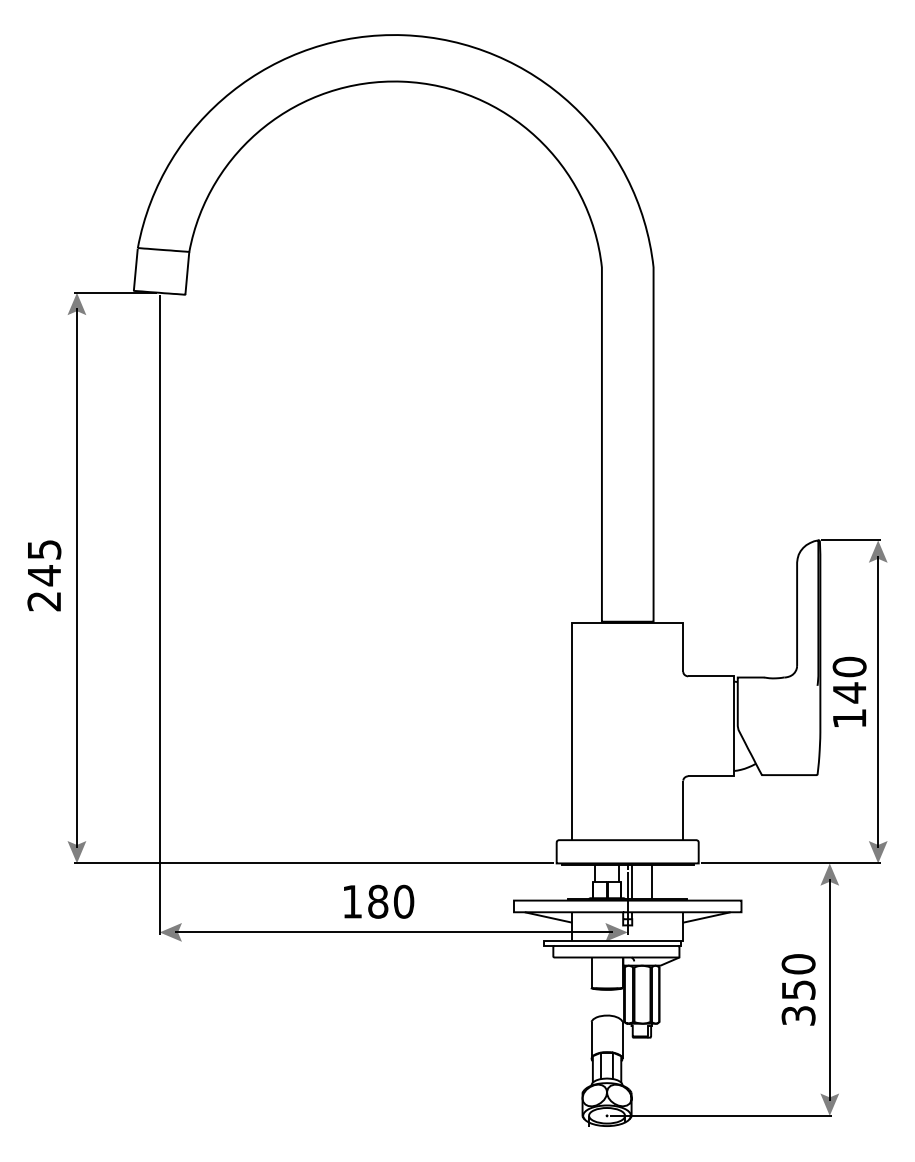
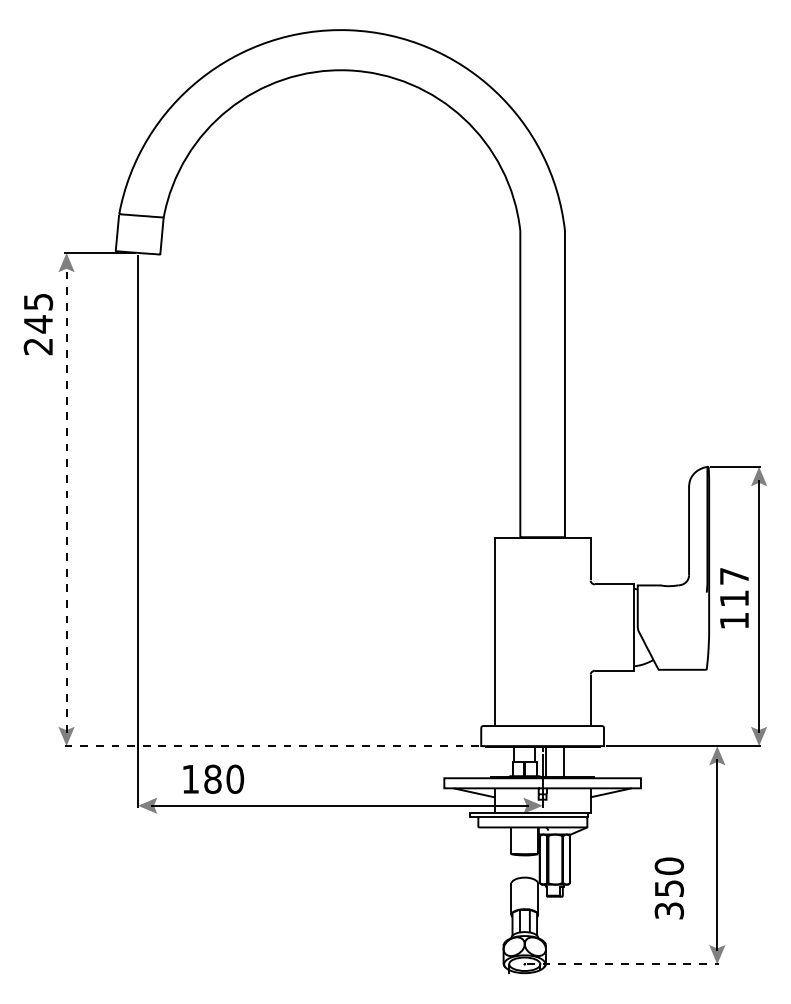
text: (44, 575) -> (38, 324), moved
line: (76, 576) -> (66, 498), solid -> dashed
text: (849, 679) -> (734, 587), 140 -> 117
line: (314, 863) -> (271, 746), solid -> dashed
text: (378, 900) -> (213, 778), moved
text: (797, 989) -> (668, 888), moved
line: (721, 1116) -> (623, 964), solid -> dashed

